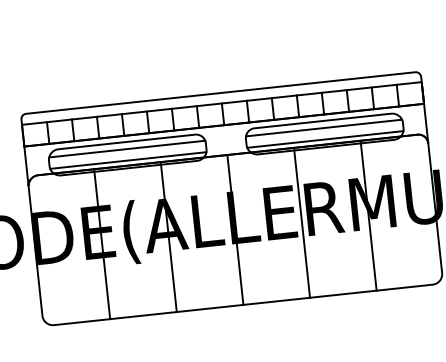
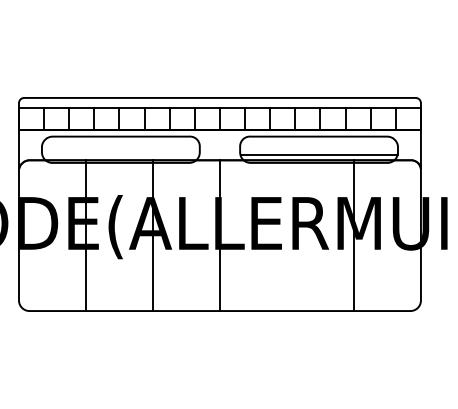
line: (323, 127) -> (318, 143), removed
line: (126, 148) -> (120, 143), removed
line: (127, 160) -> (120, 155), removed
line: (301, 222) -> (286, 235), removed

